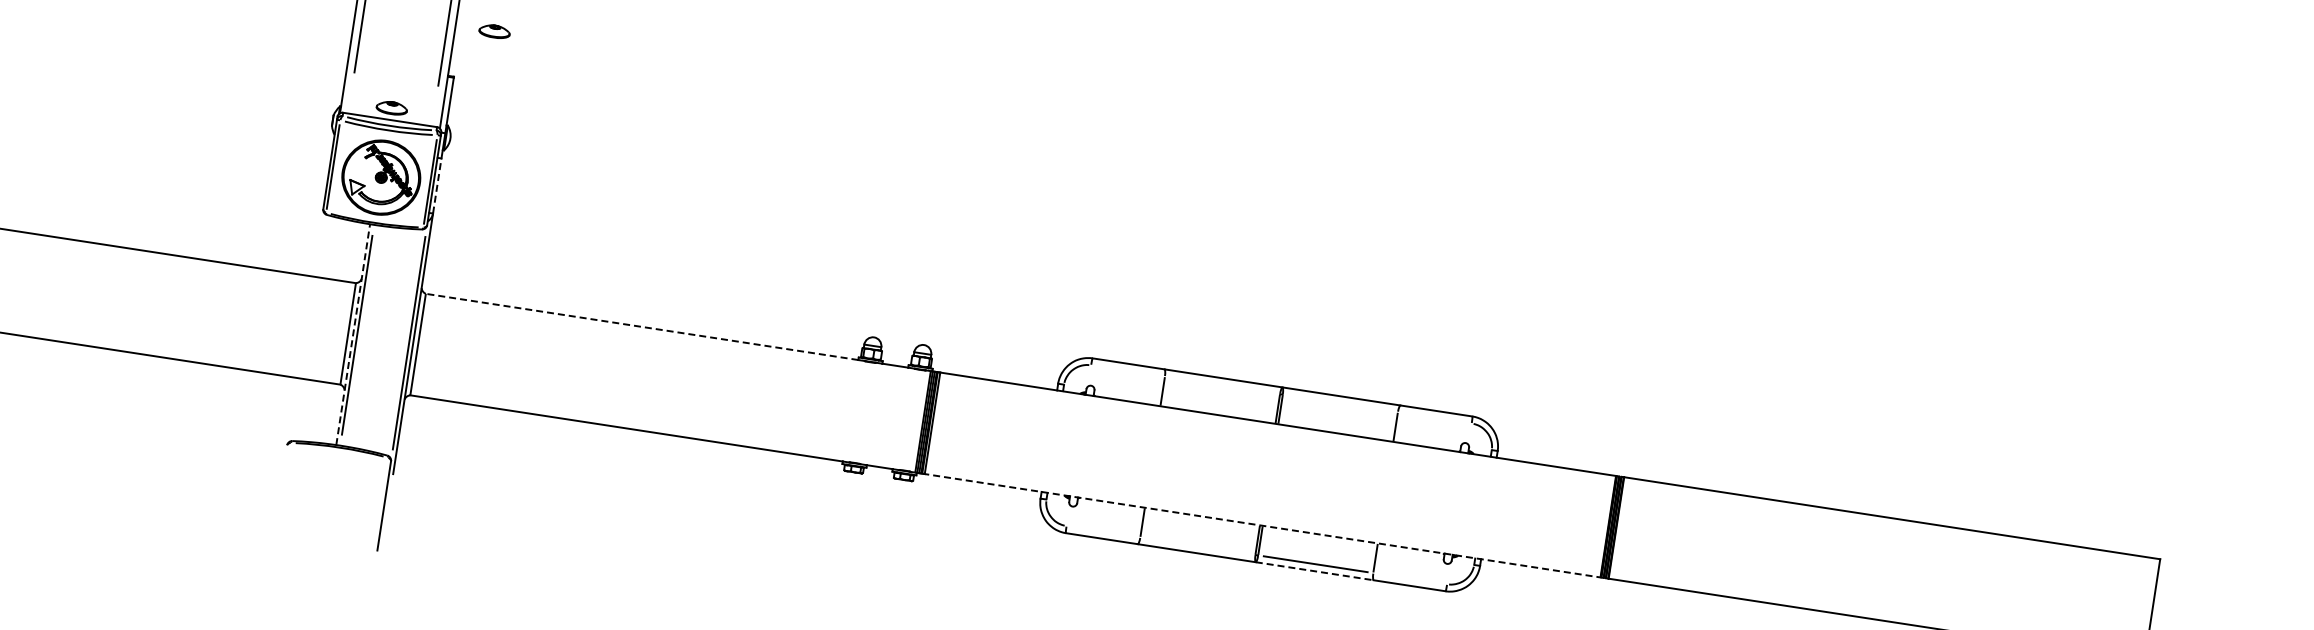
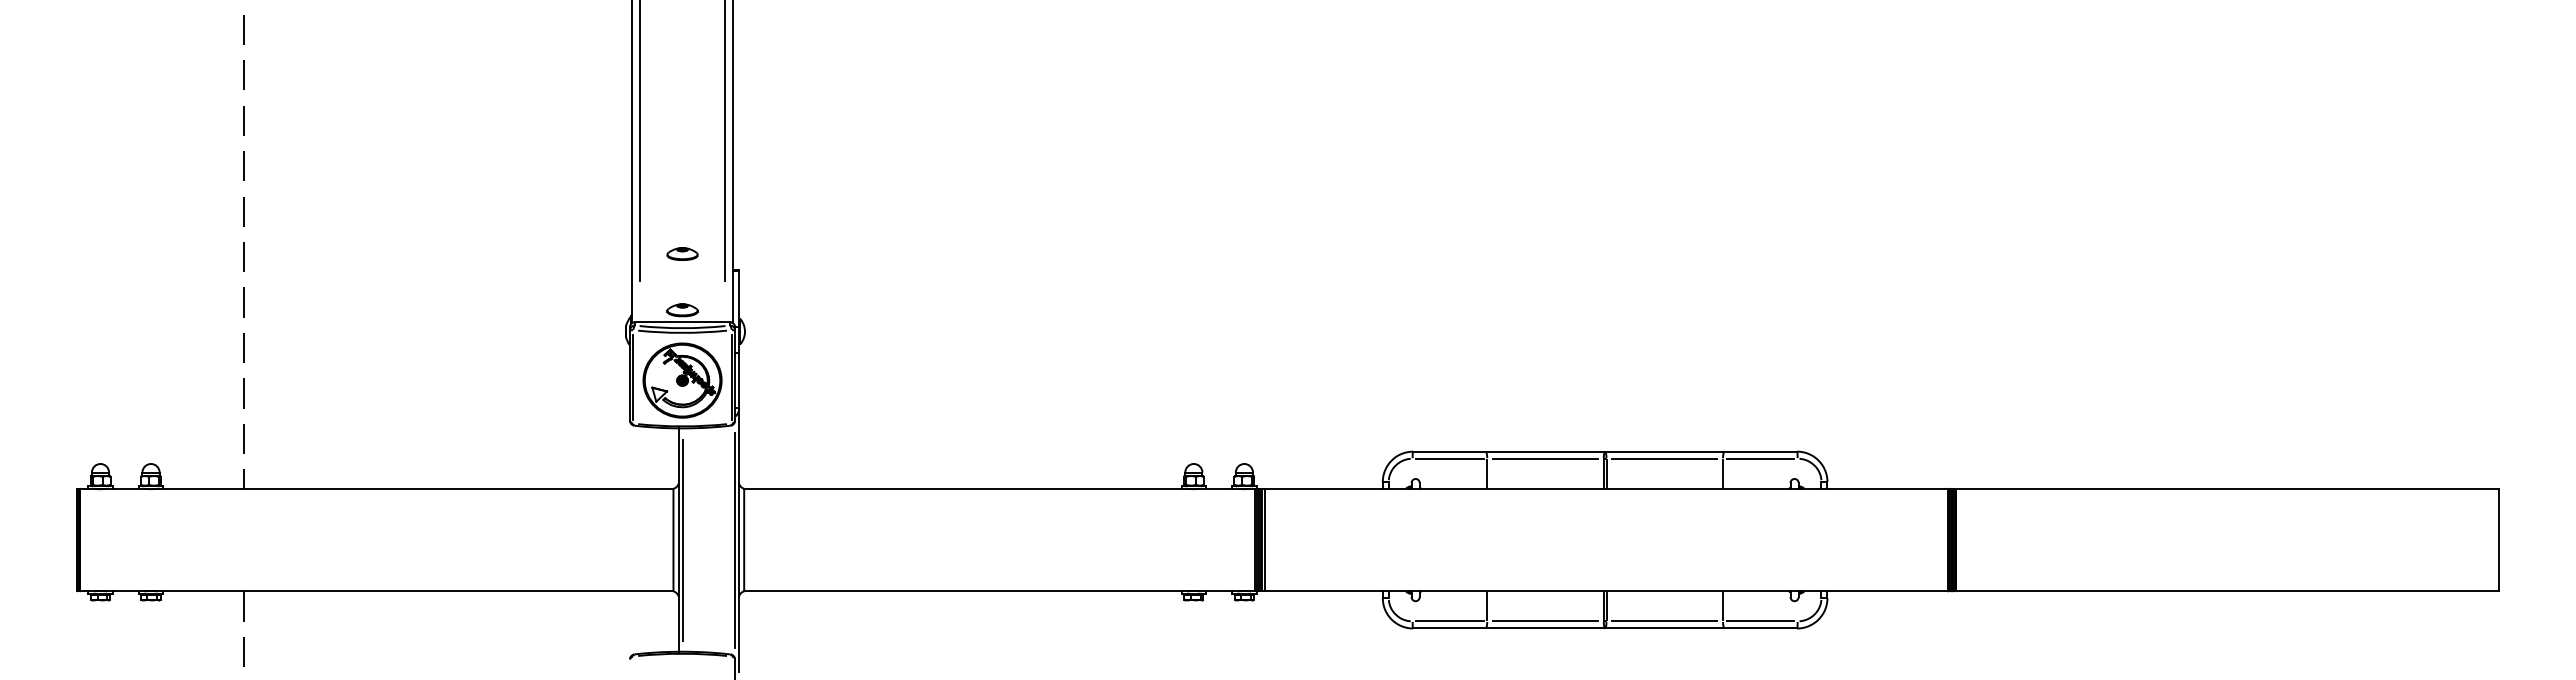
part: (494, 30) -> (682, 253), moved
line: (437, 186) -> (739, 380), dashed -> solid
line: (641, 326) -> (962, 488), dashed -> solid
line: (353, 335) -> (678, 540), dashed -> solid
line: (1127, 370) -> (1449, 458), added
line: (1222, 385) -> (1545, 458), added
line: (1340, 403) -> (1664, 458), added
line: (1434, 417) -> (1759, 458), added
line: (1261, 525) -> (1605, 591), dashed -> solid
line: (1102, 531) -> (1449, 621), added
line: (1197, 546) -> (1545, 621), added
line: (1314, 571) -> (1664, 628), dashed -> solid
line: (1409, 578) -> (1759, 621), added

